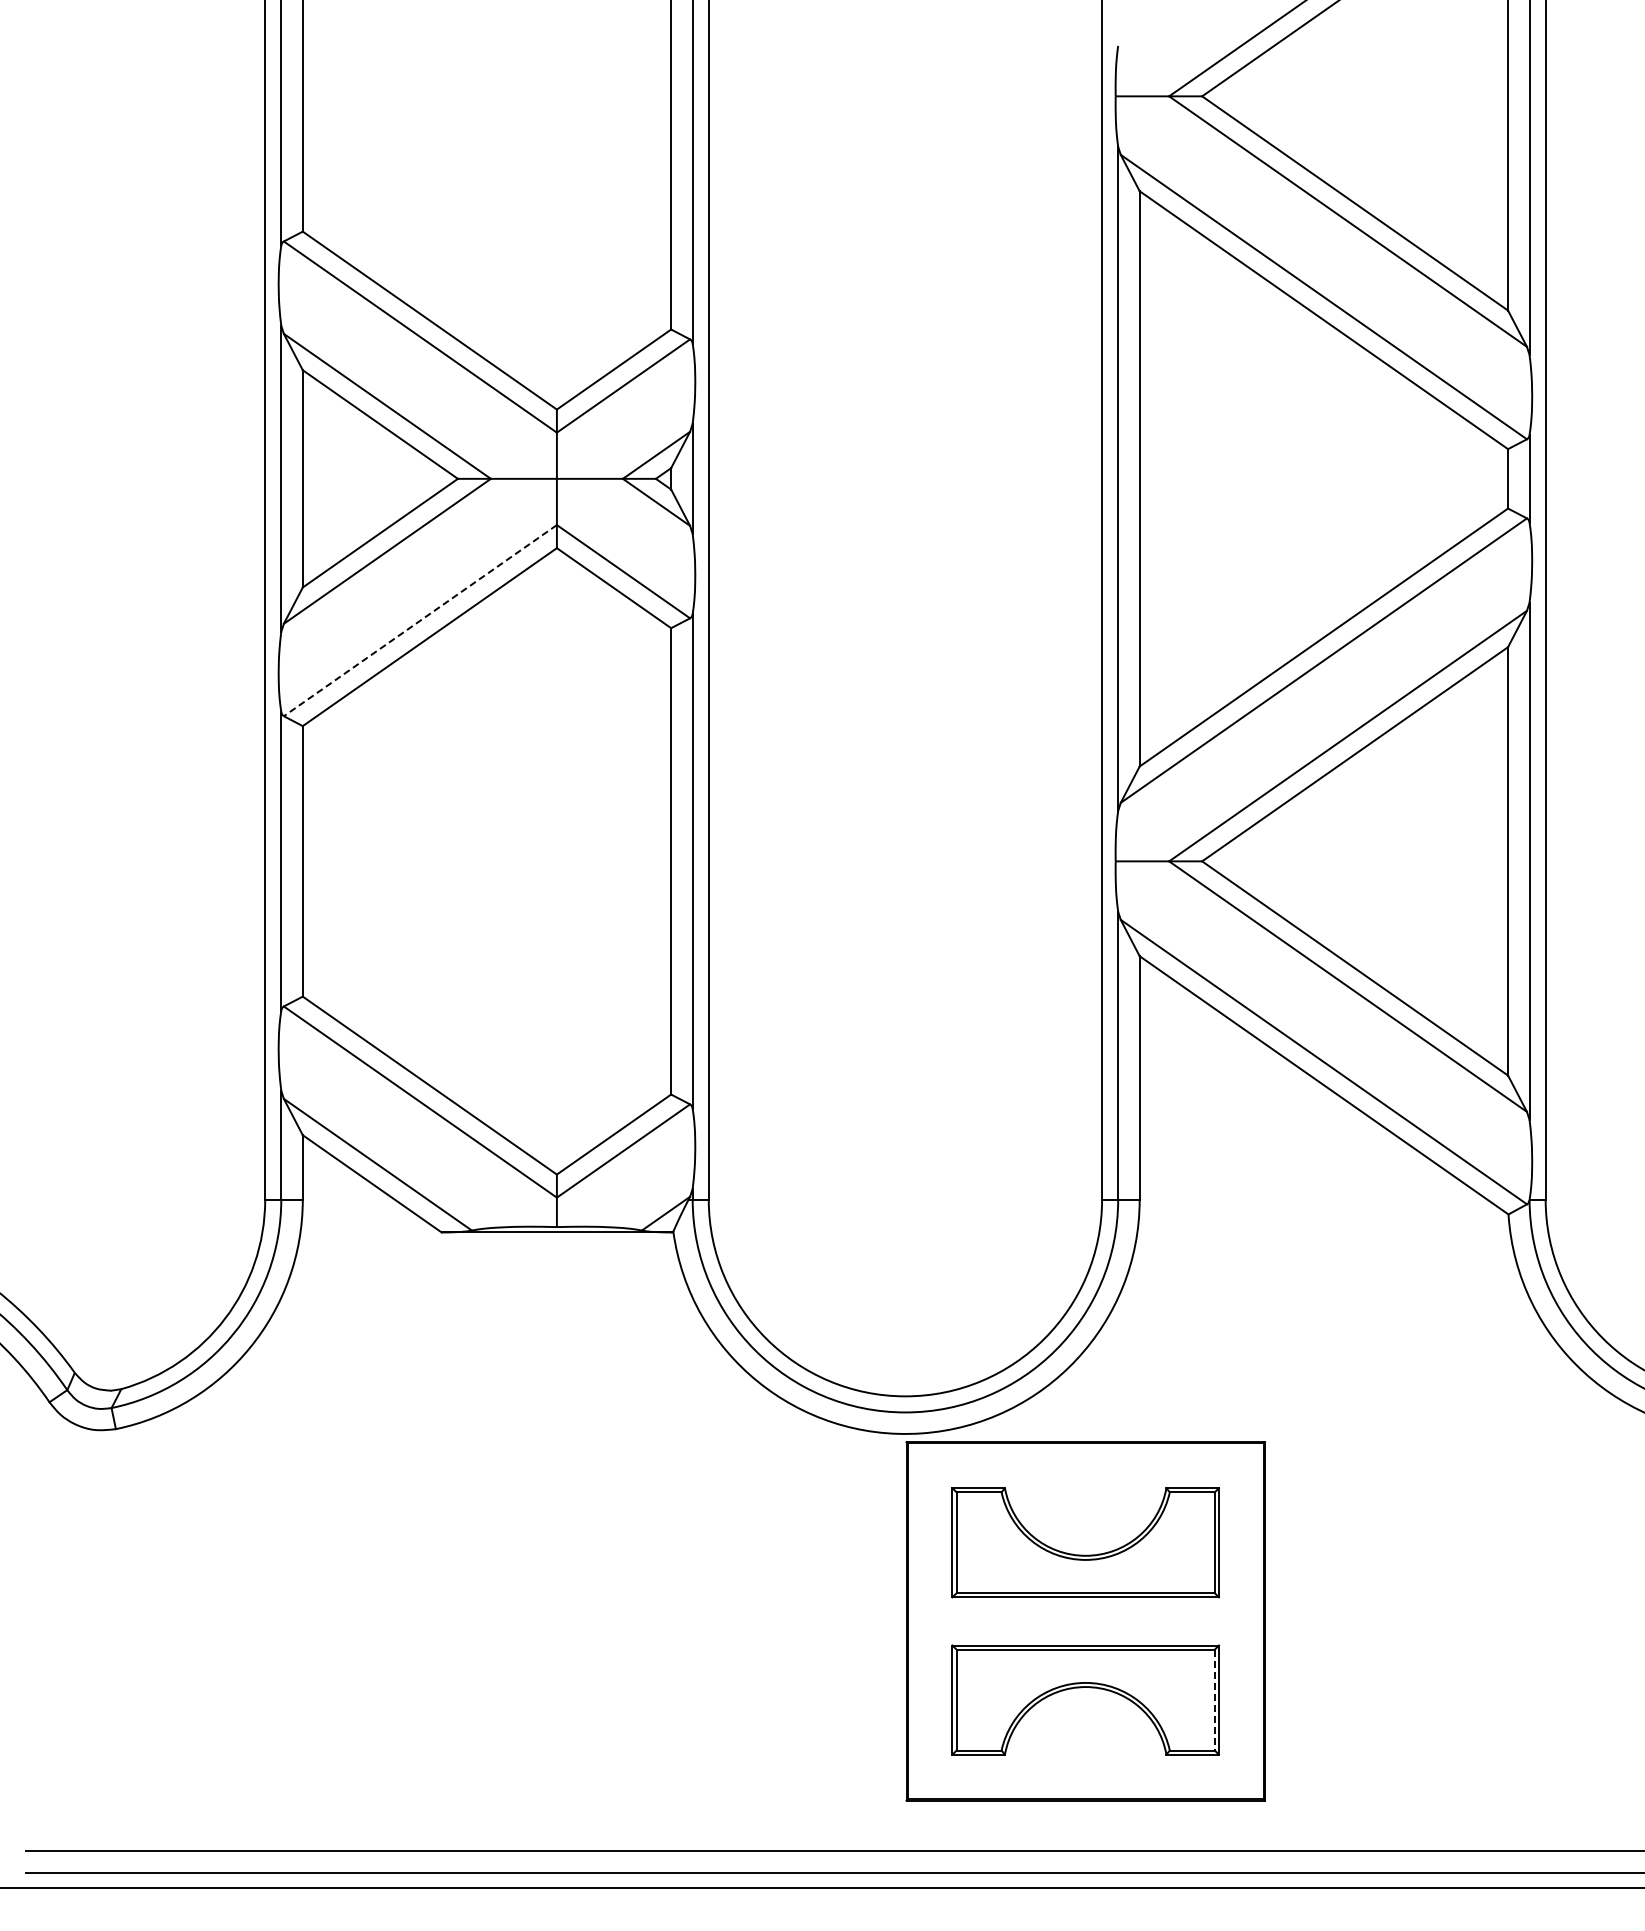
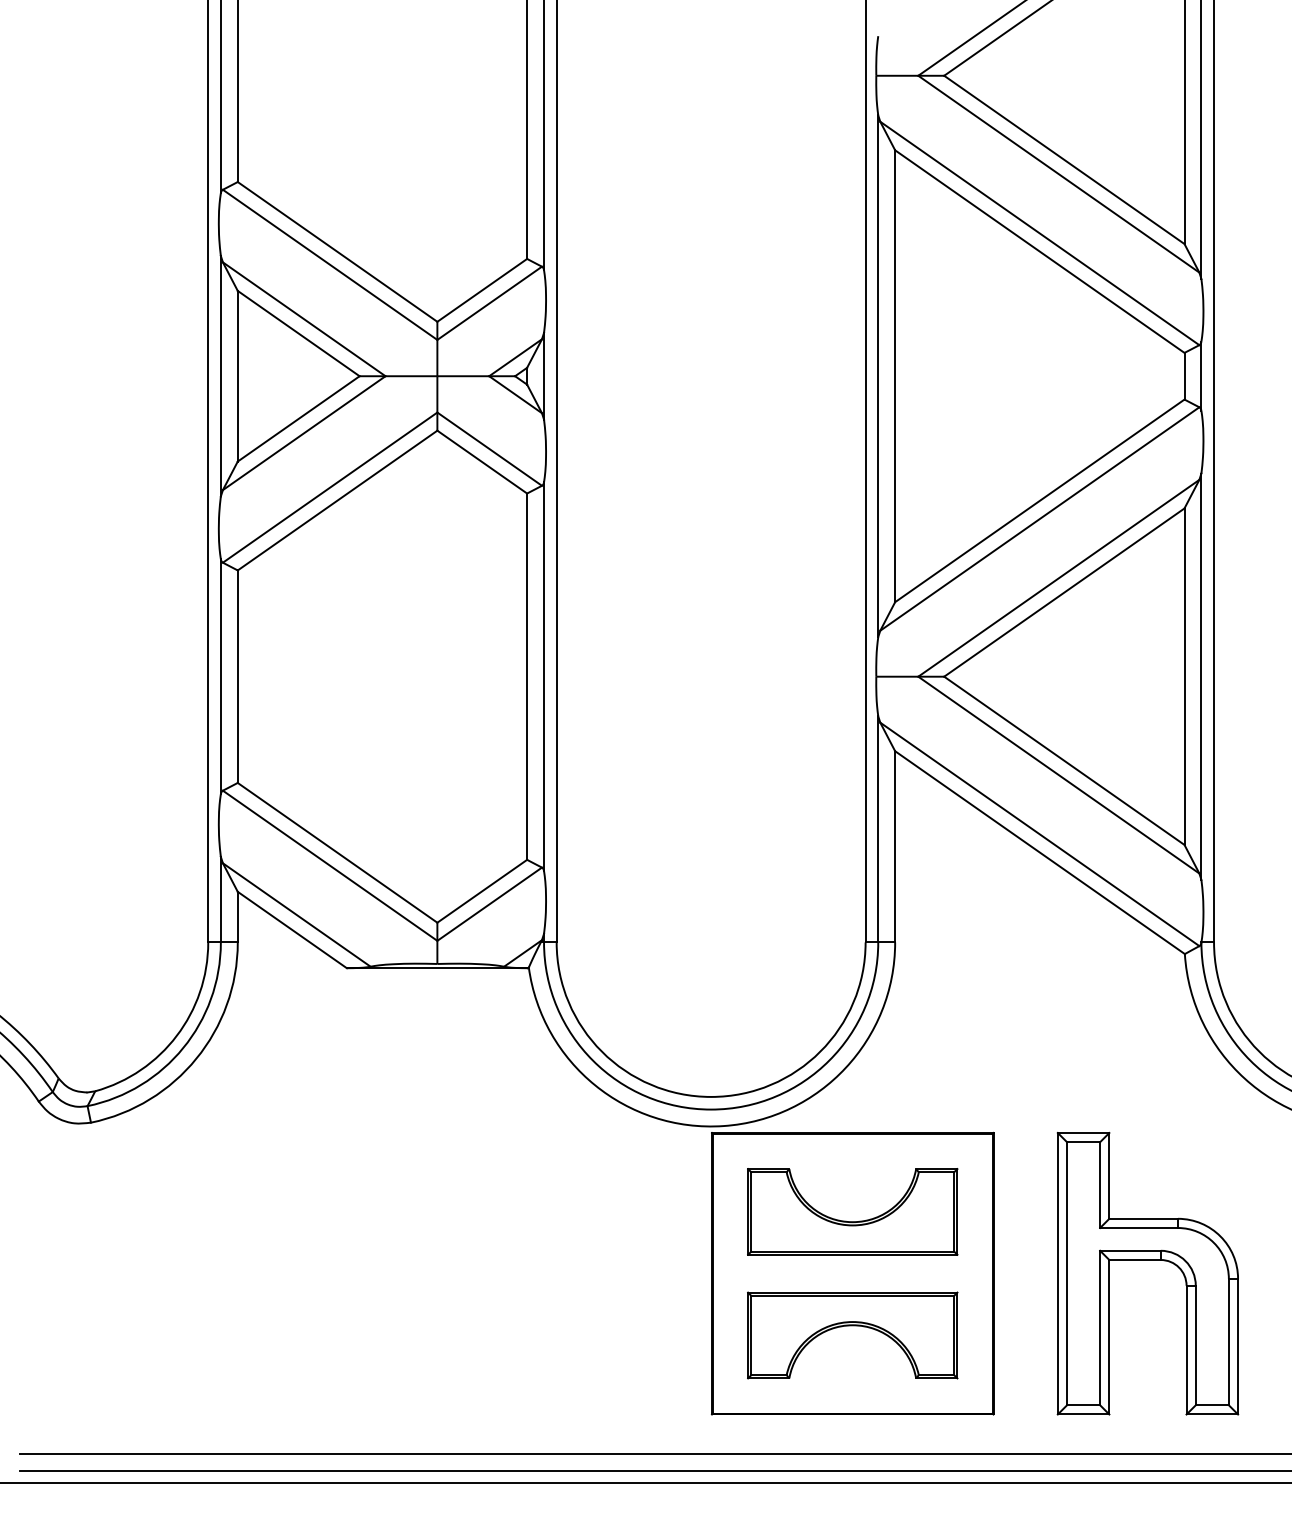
line: (420, 620) -> (330, 487), dashed -> solid
part: (1461, 1604) -> (1147, 1260), added
line: (1214, 1700) -> (953, 1335), dashed -> solid

